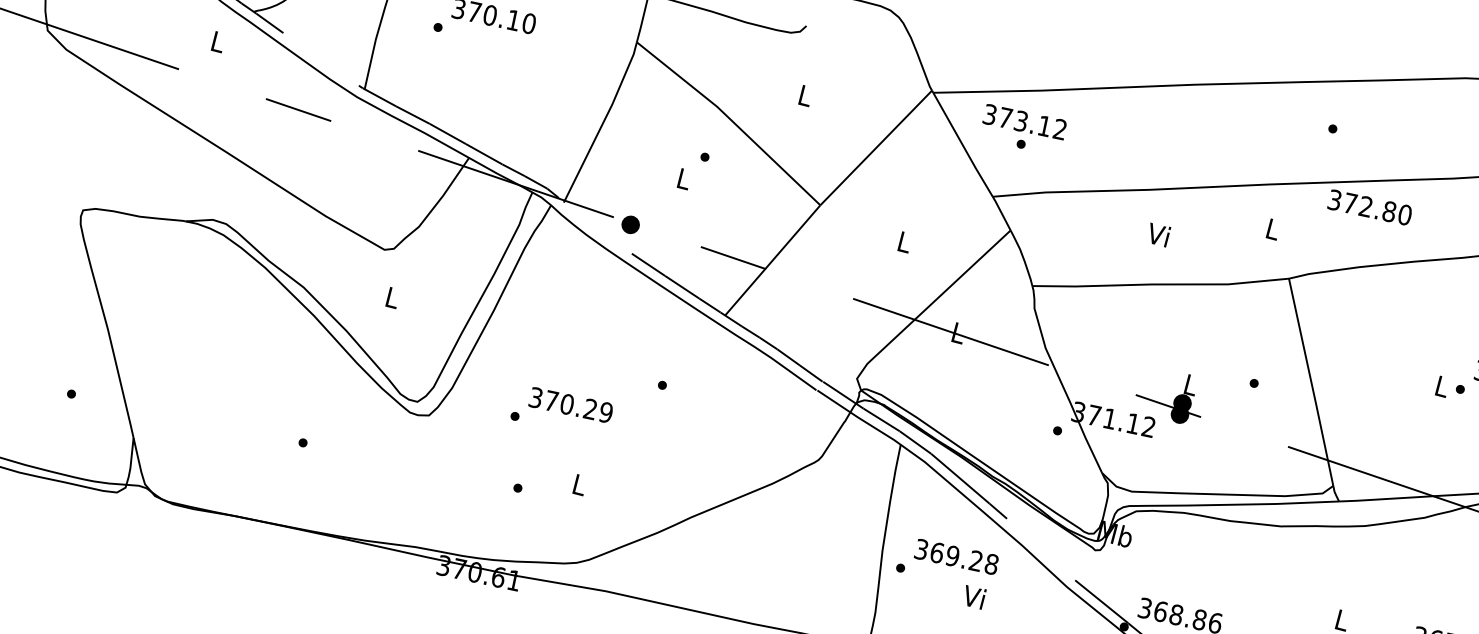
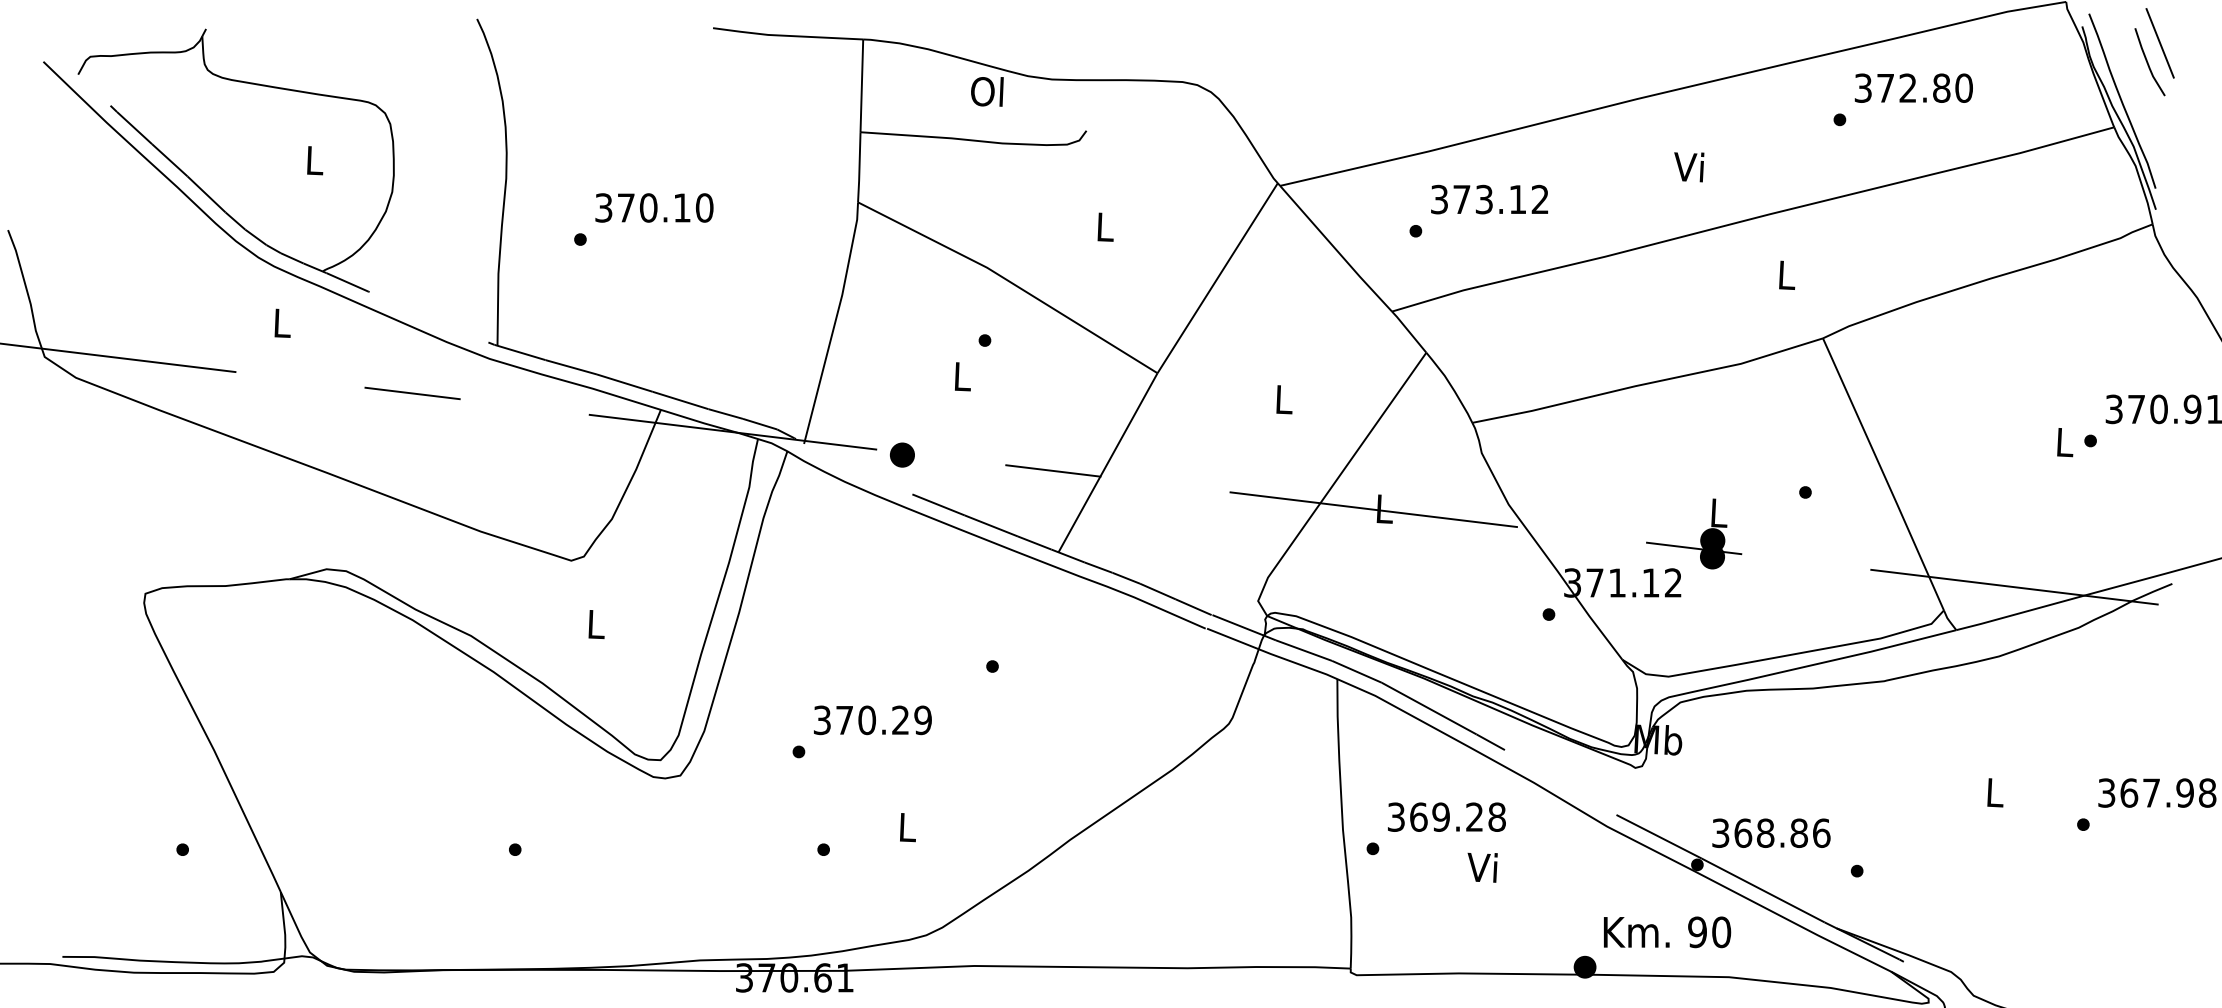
text: (1024, 121) -> (1489, 199), moved
text: (1369, 207) -> (1913, 87), moved
text: (1158, 235) -> (1689, 167), moved

